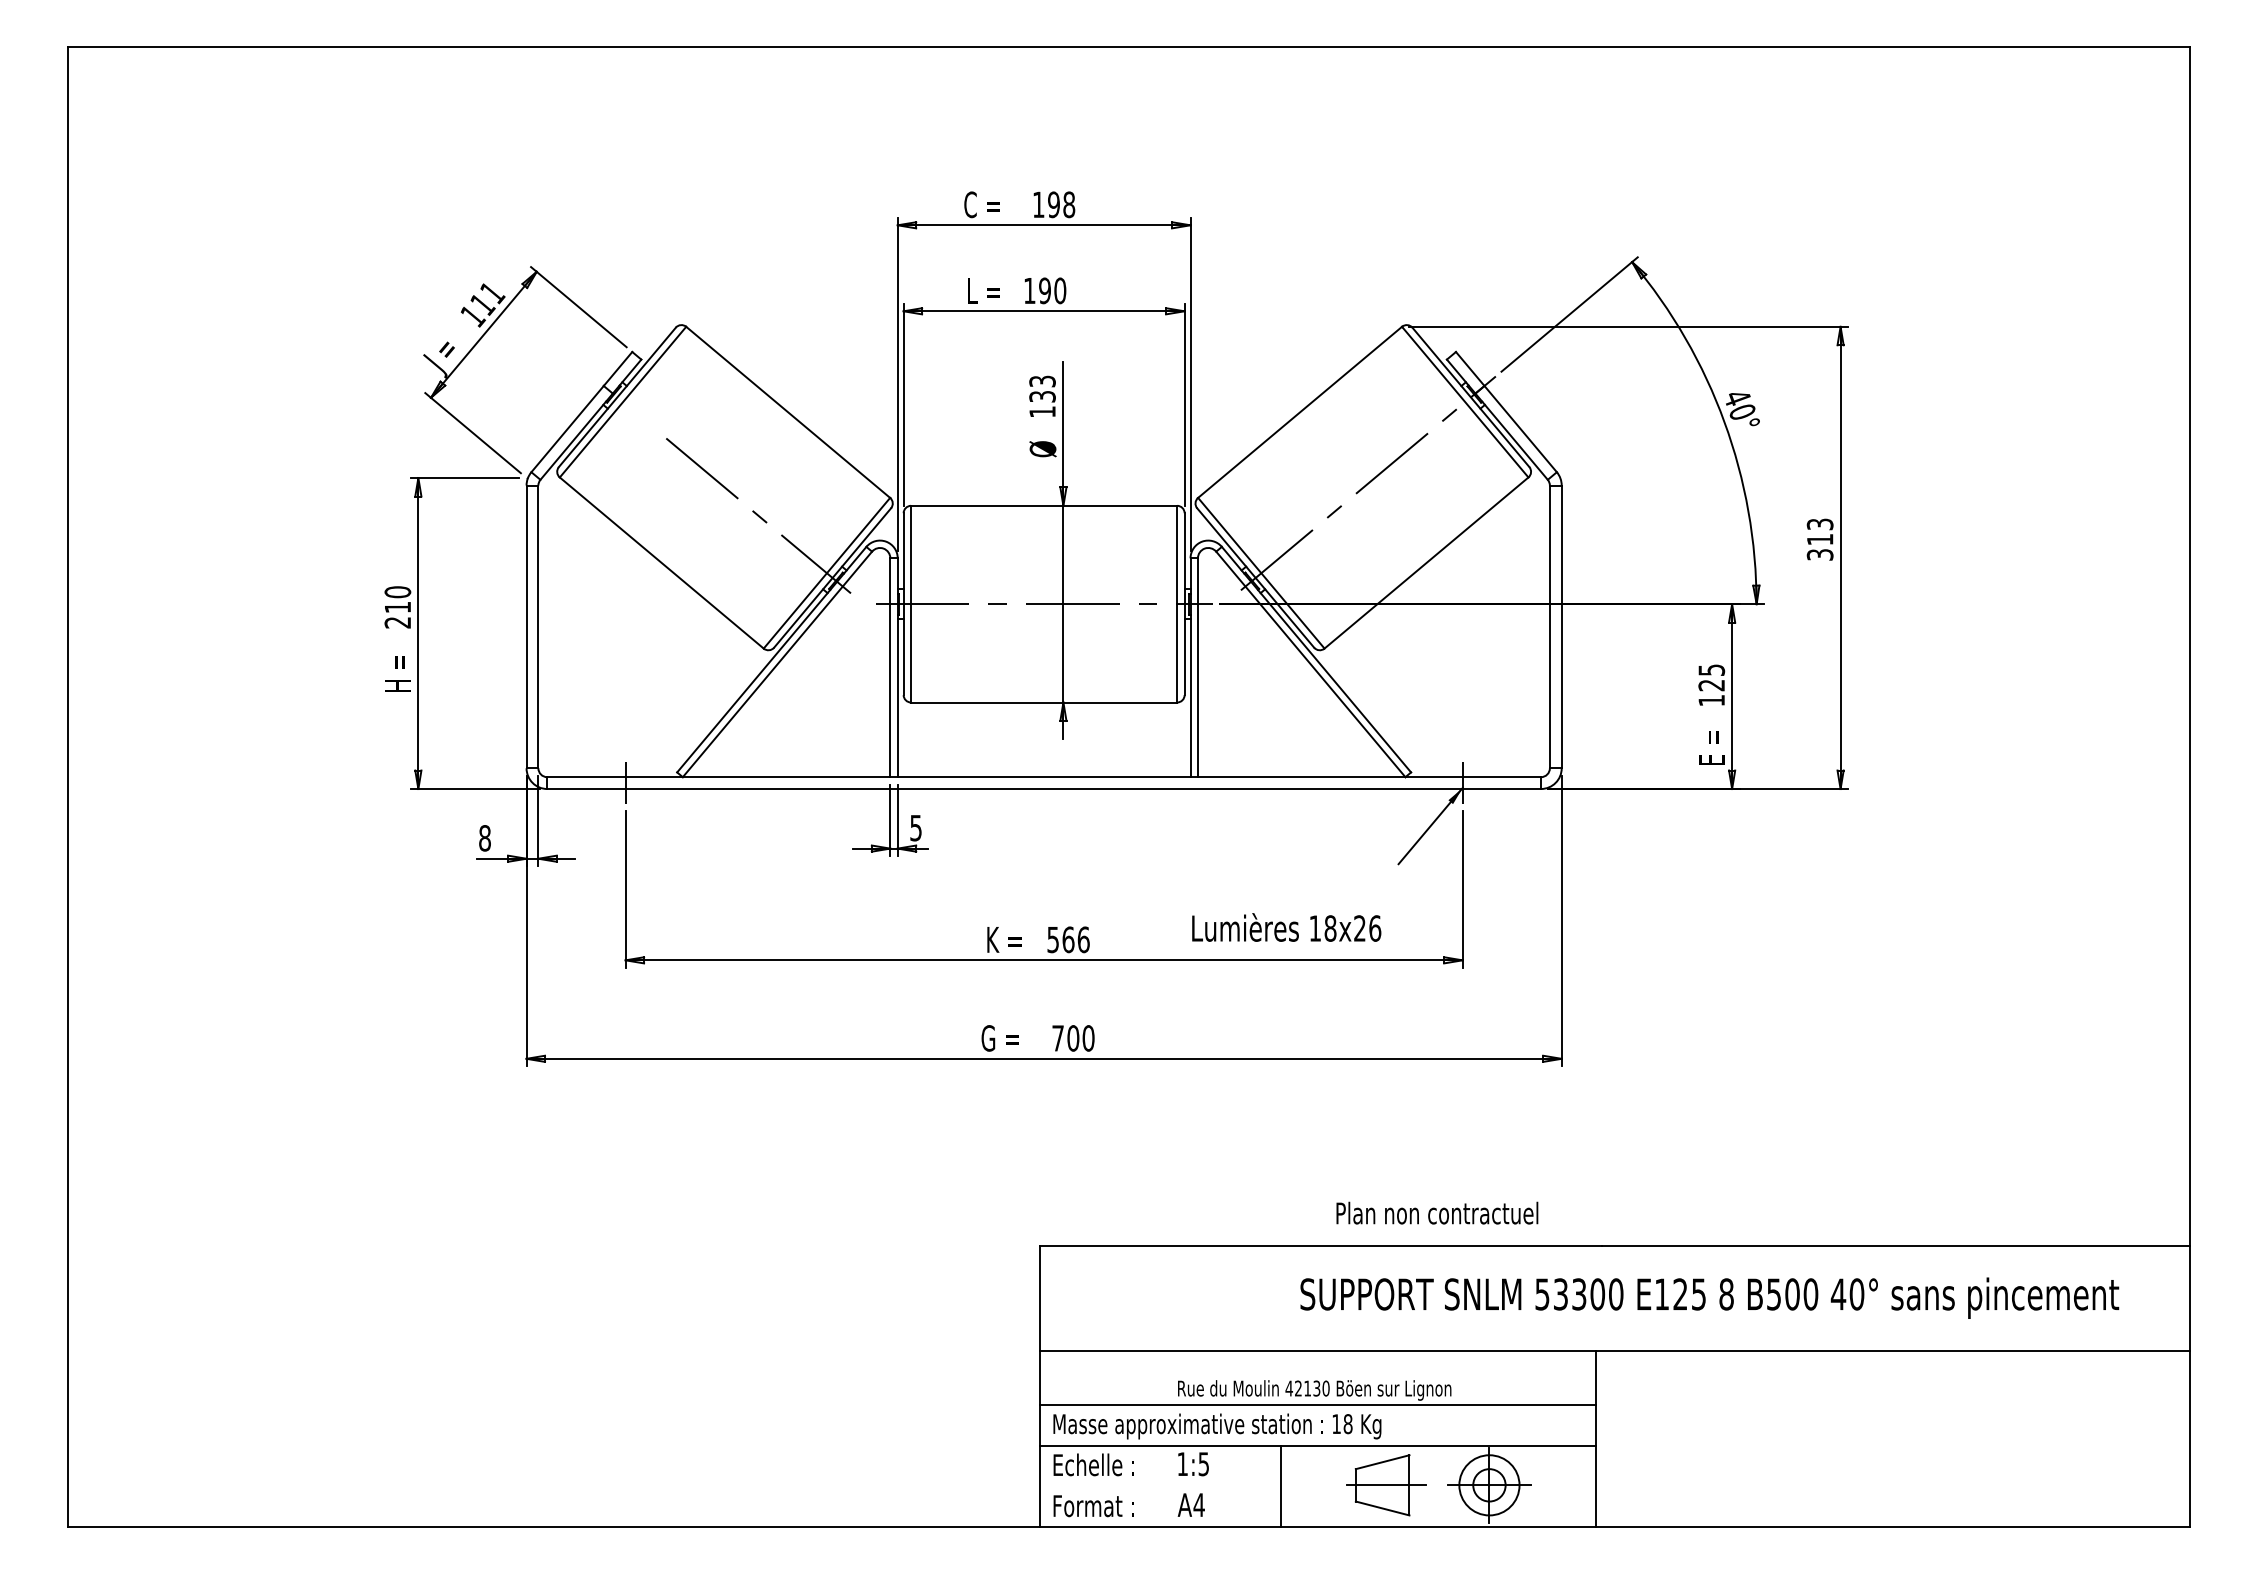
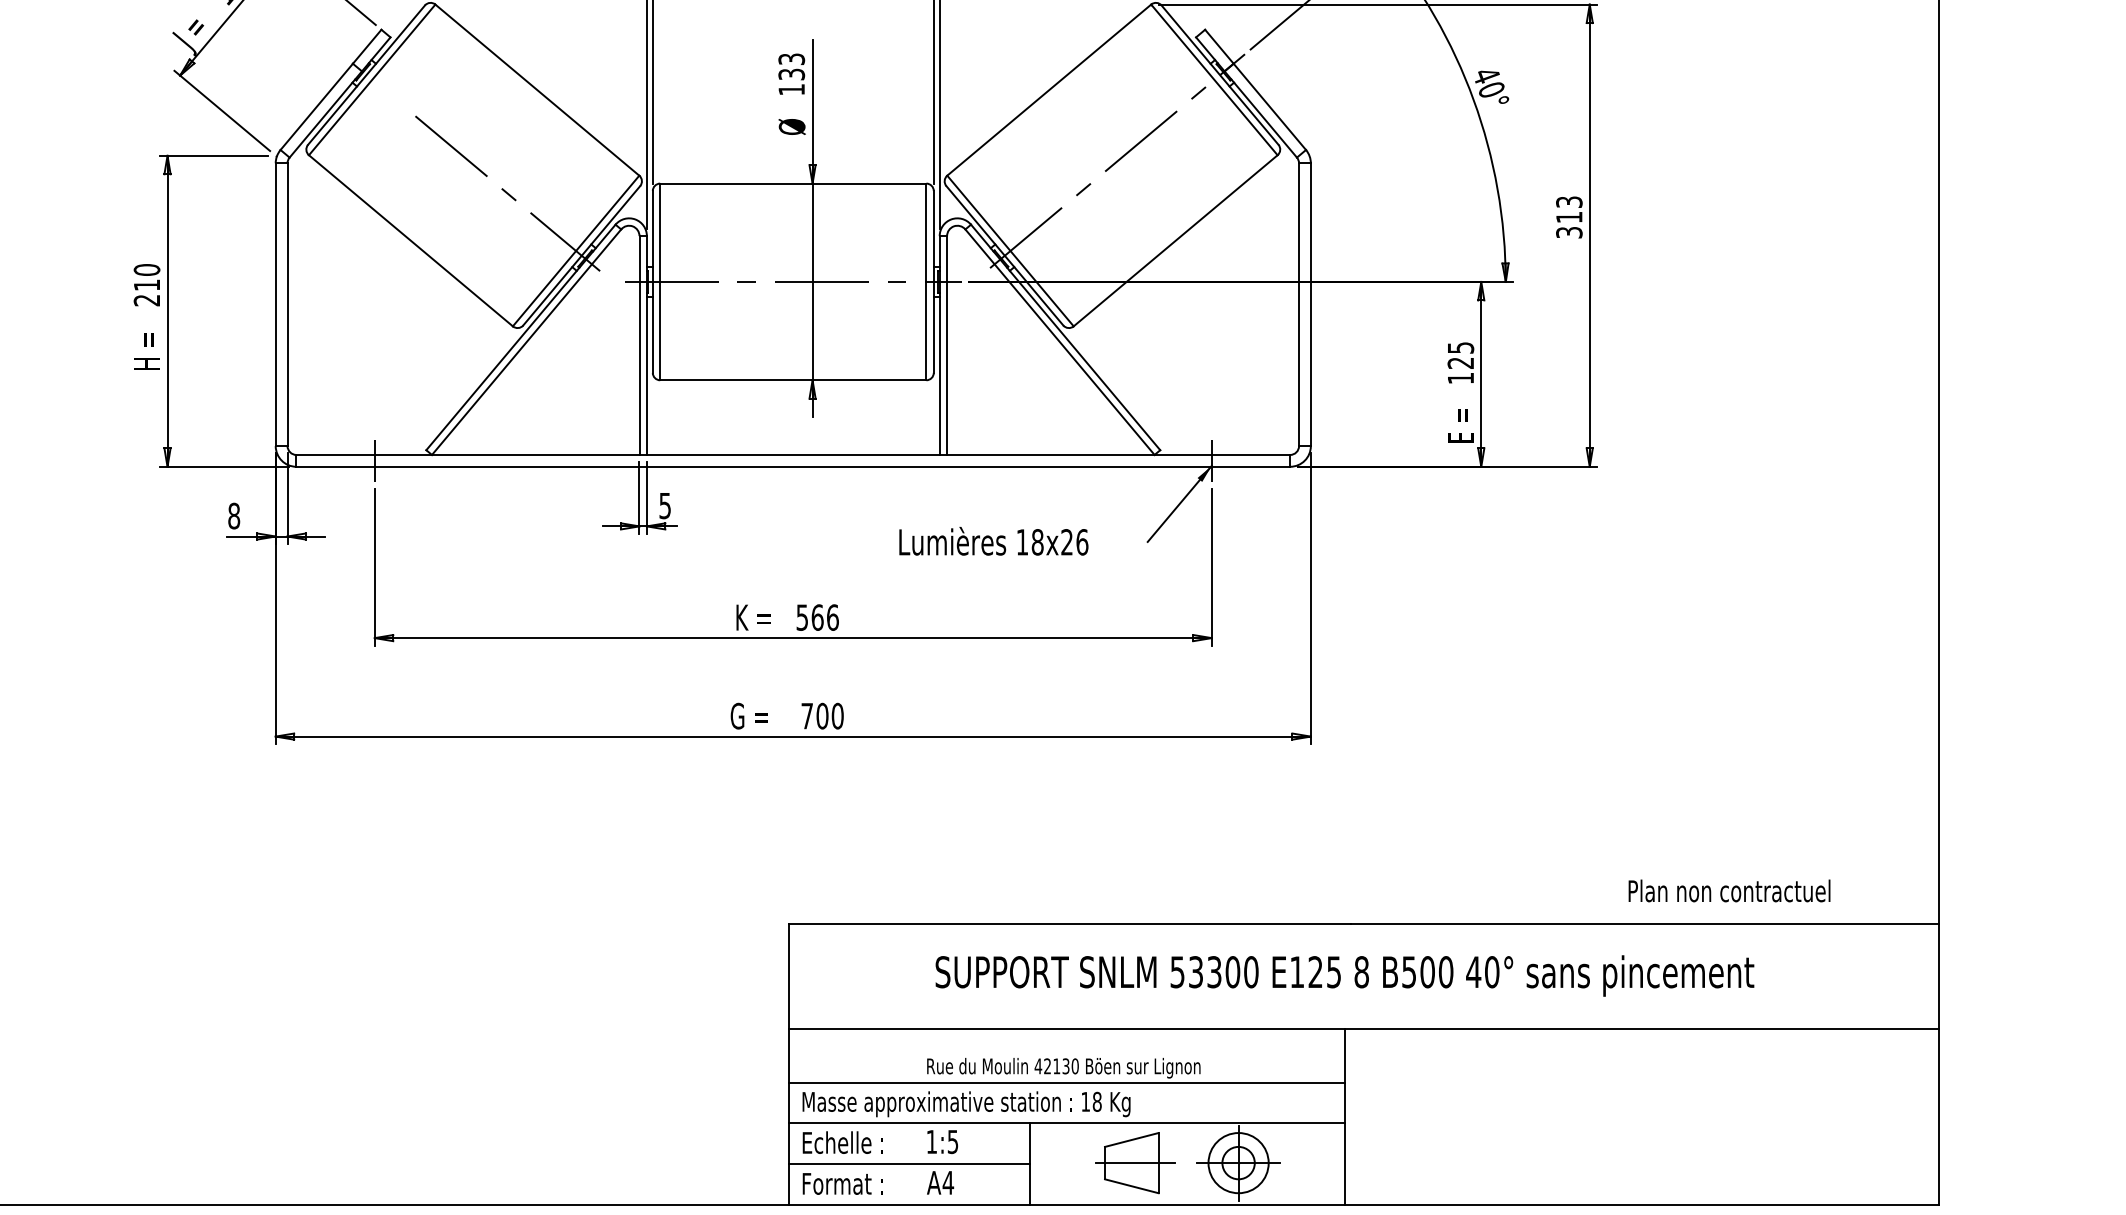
text: (1286, 927) -> (993, 541), moved
text: (1437, 1212) -> (1729, 890), moved
text: (1709, 1297) -> (1344, 975), moved
line: (1159, 1486) -> (908, 1164), added

